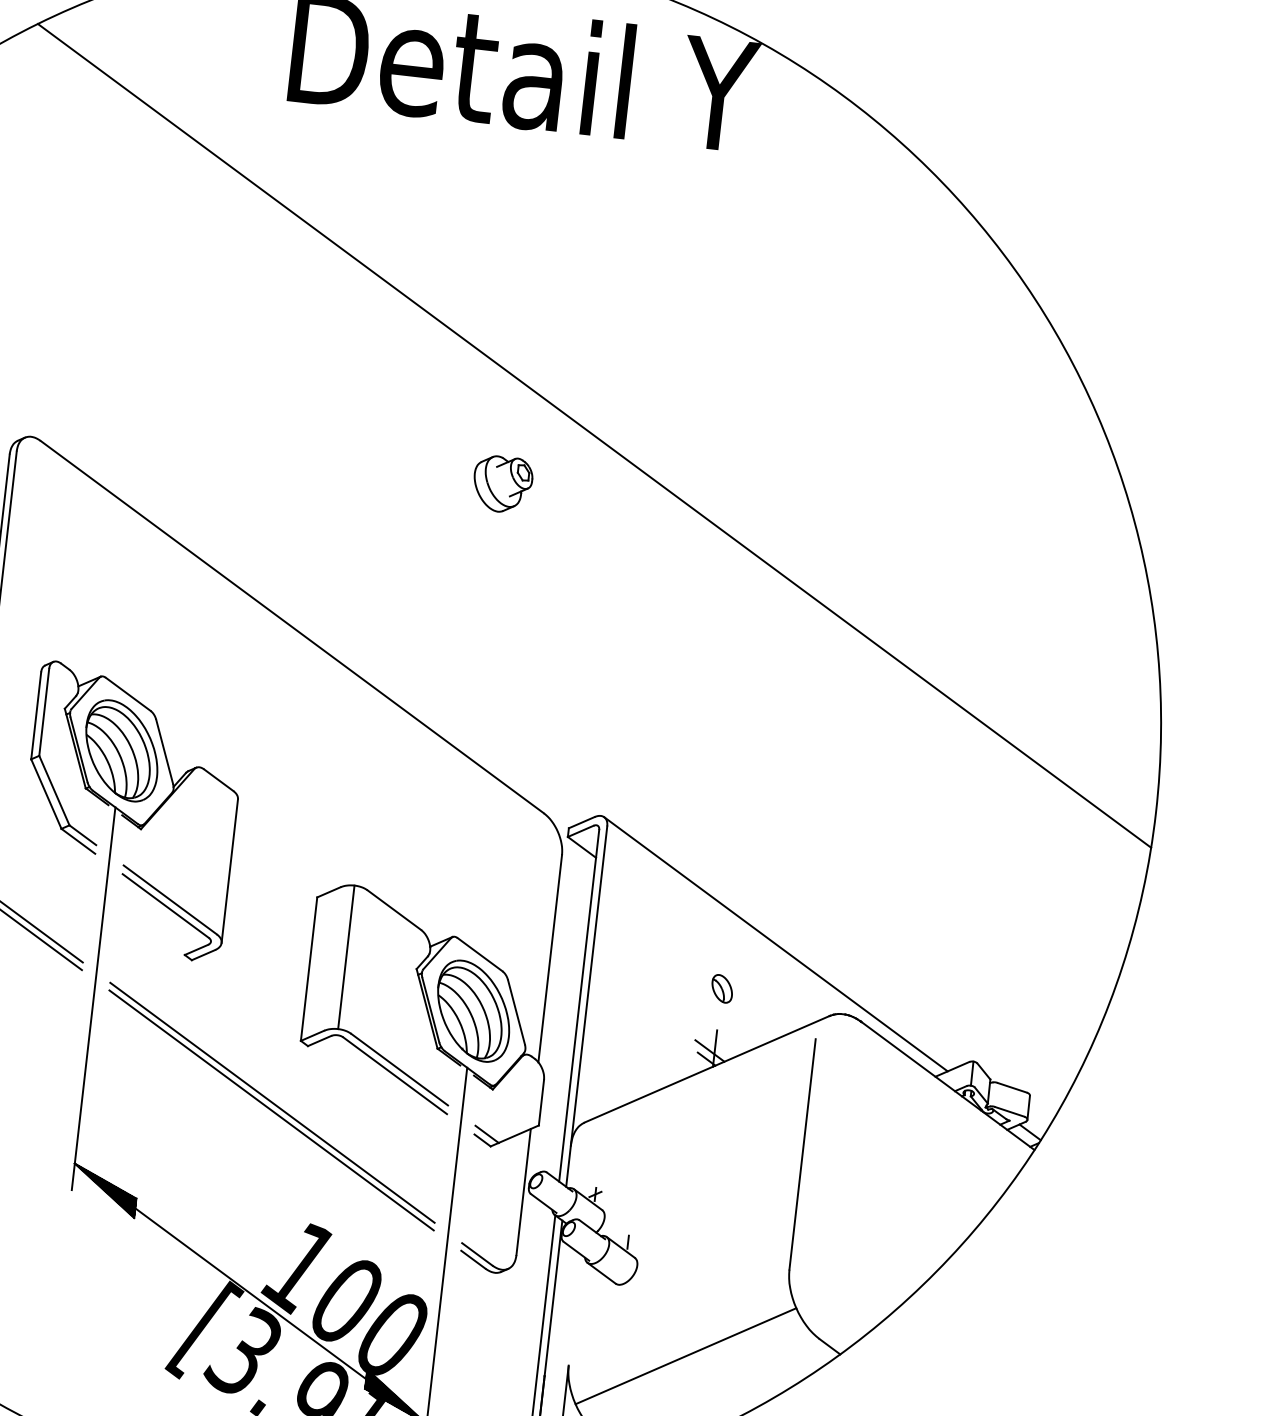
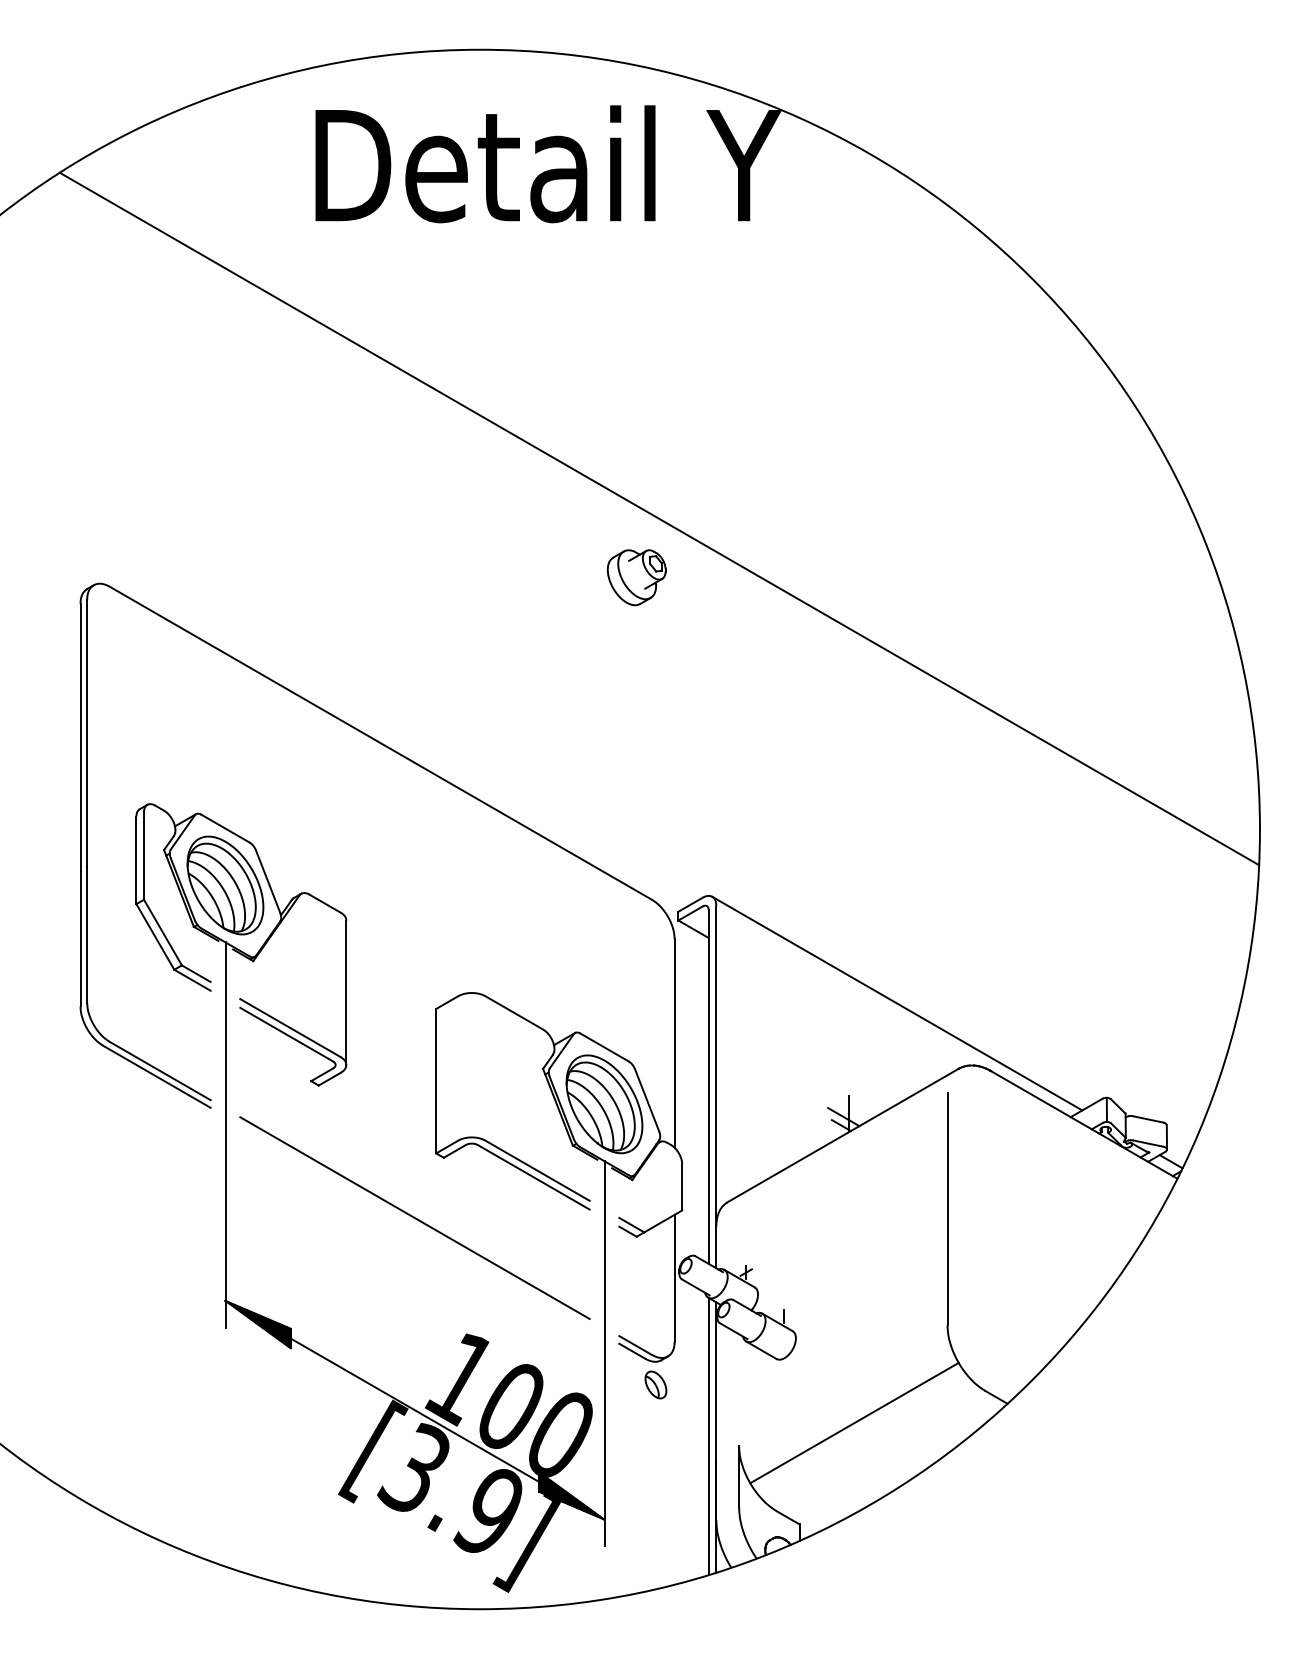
part: (502, 484) -> (636, 577), moved
line: (345, 957) -> (471, 1065), removed
part: (721, 988) -> (655, 1384), moved
line: (271, 1110) -> (414, 1225), removed

